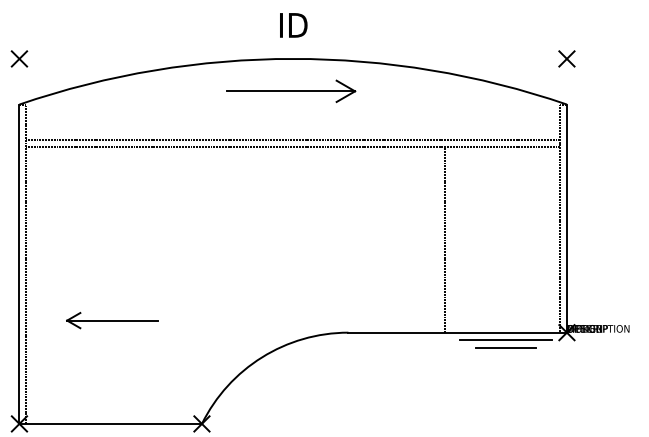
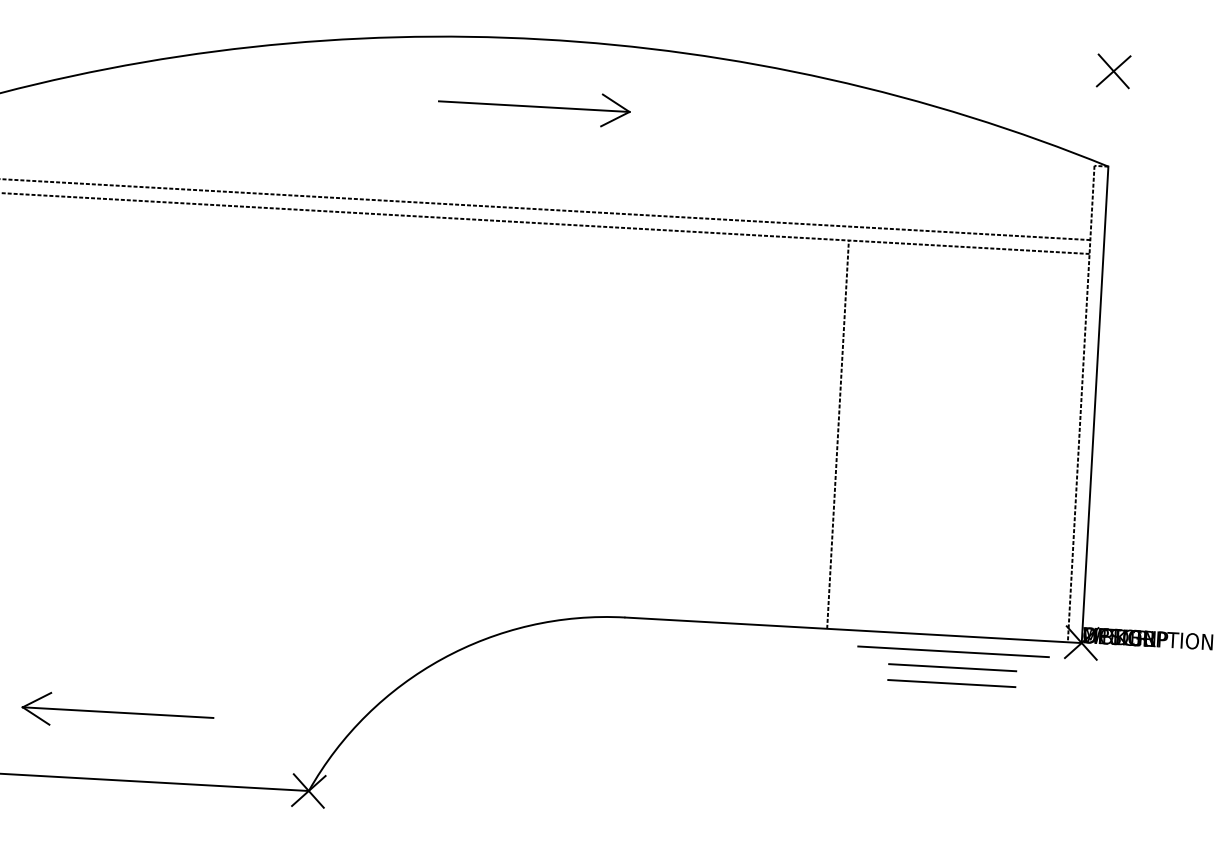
part: (291, 90) -> (534, 105), size x0.71
part: (112, 320) -> (117, 712), moved
line: (505, 355) -> (950, 683), added

